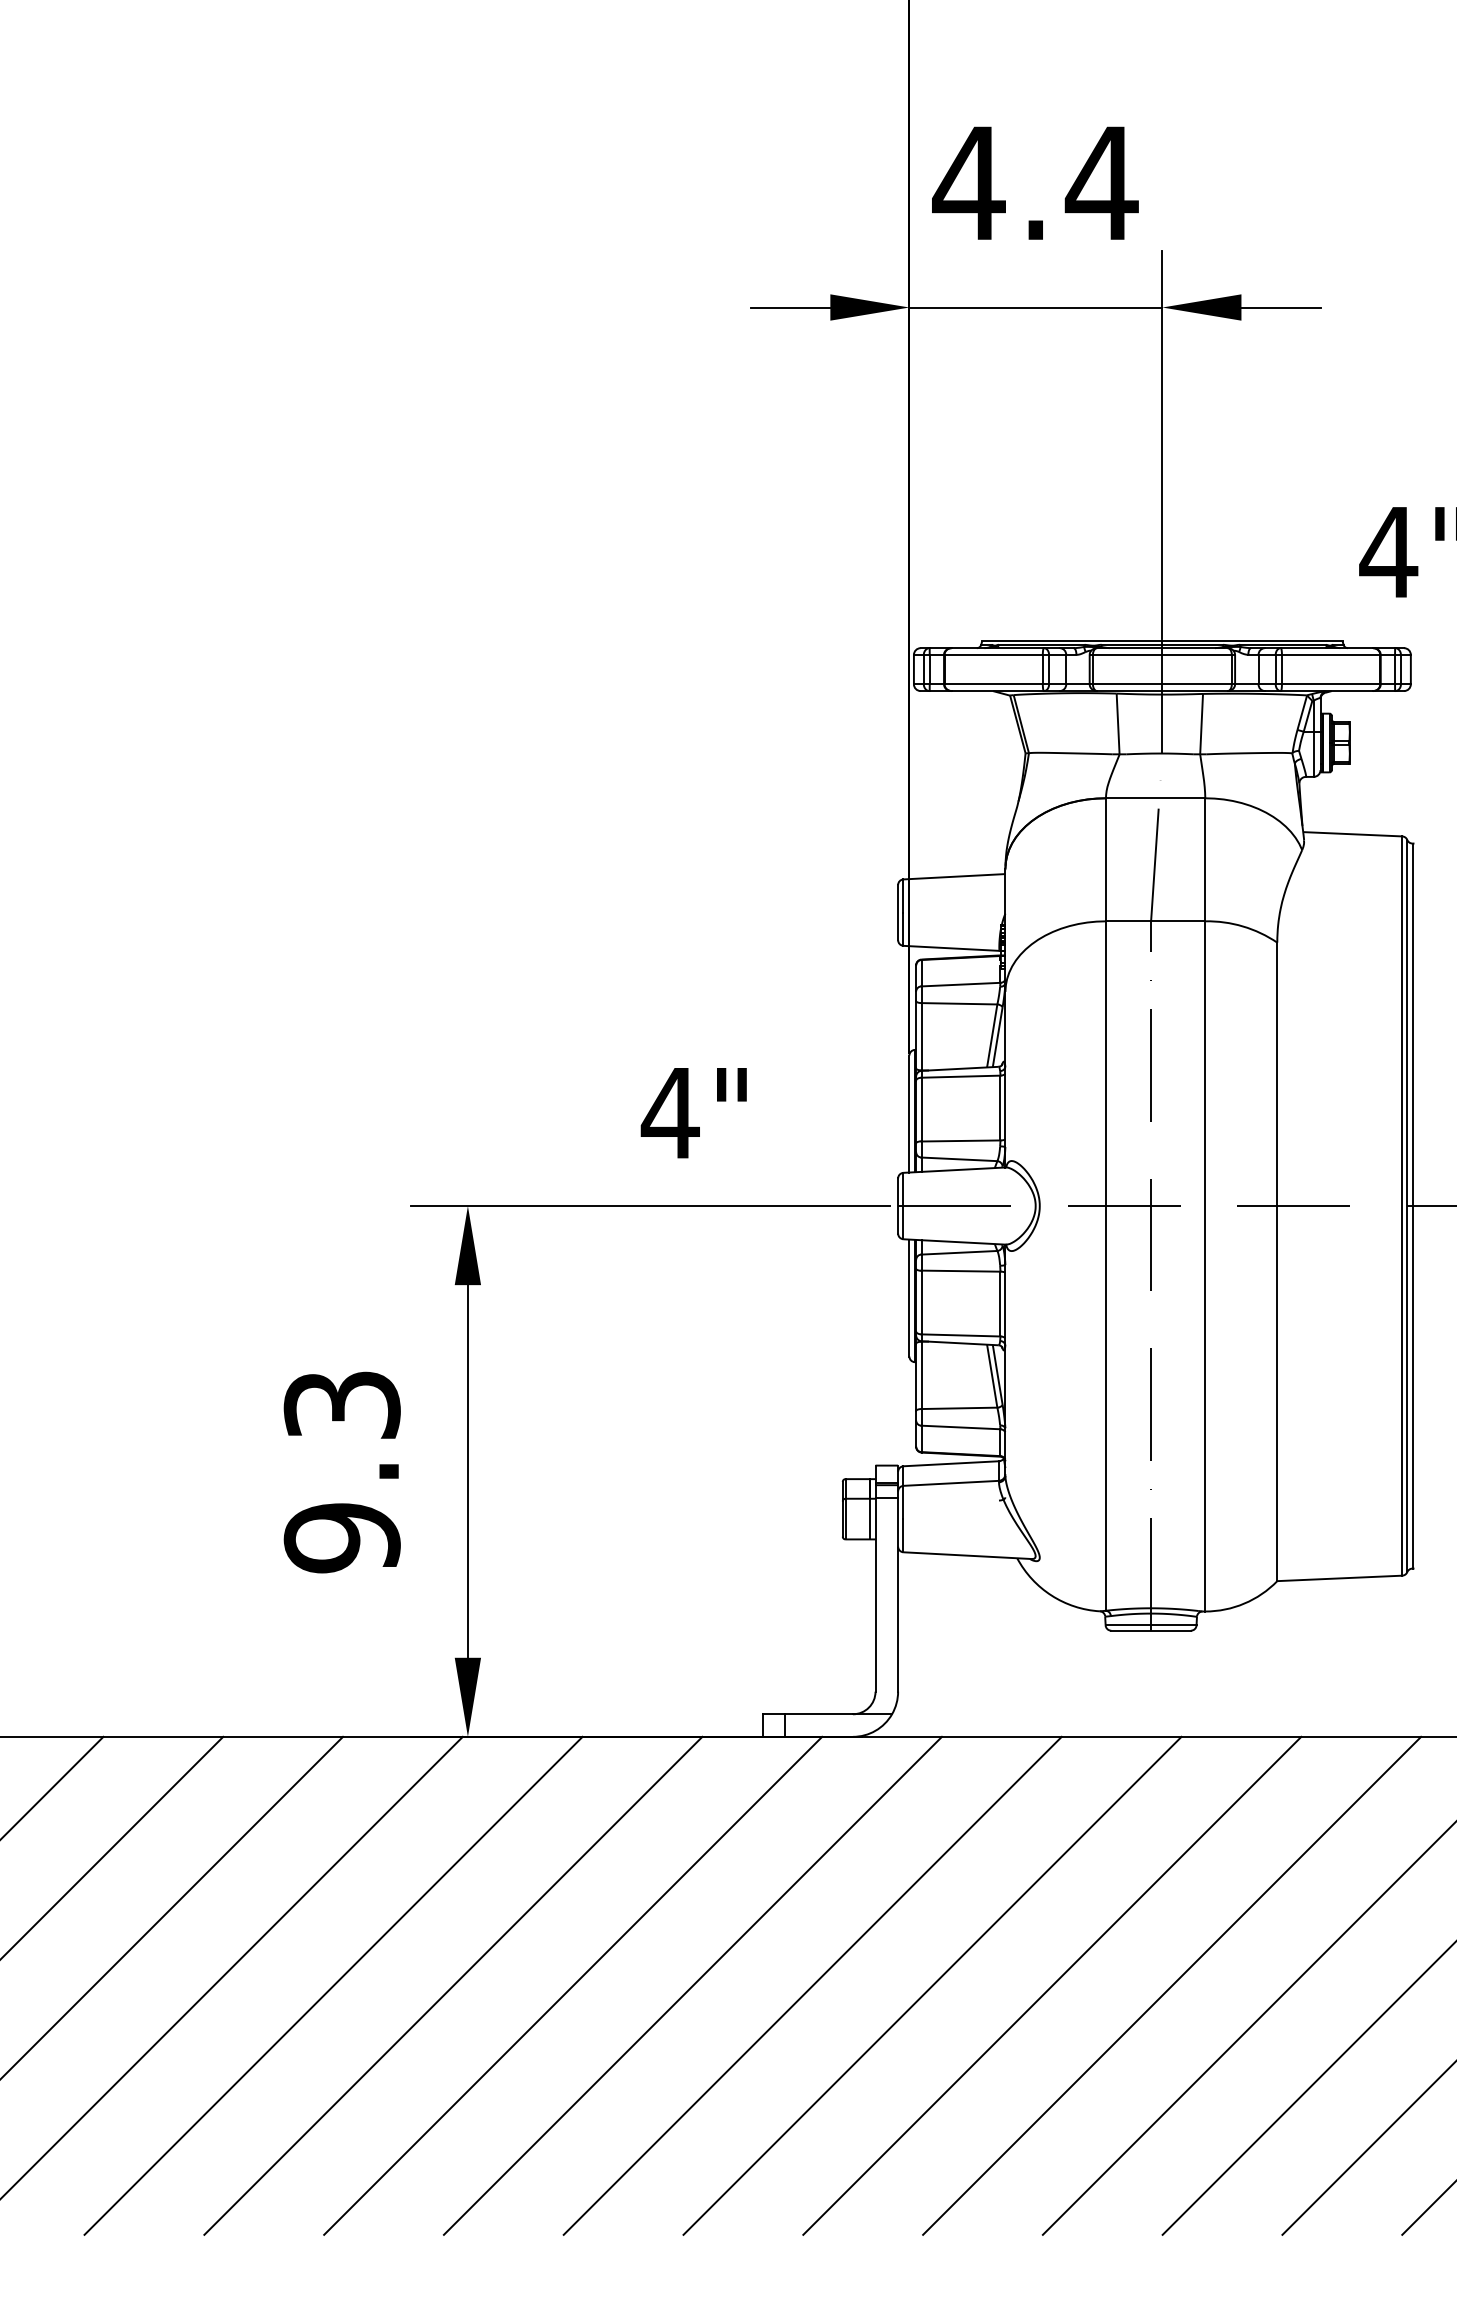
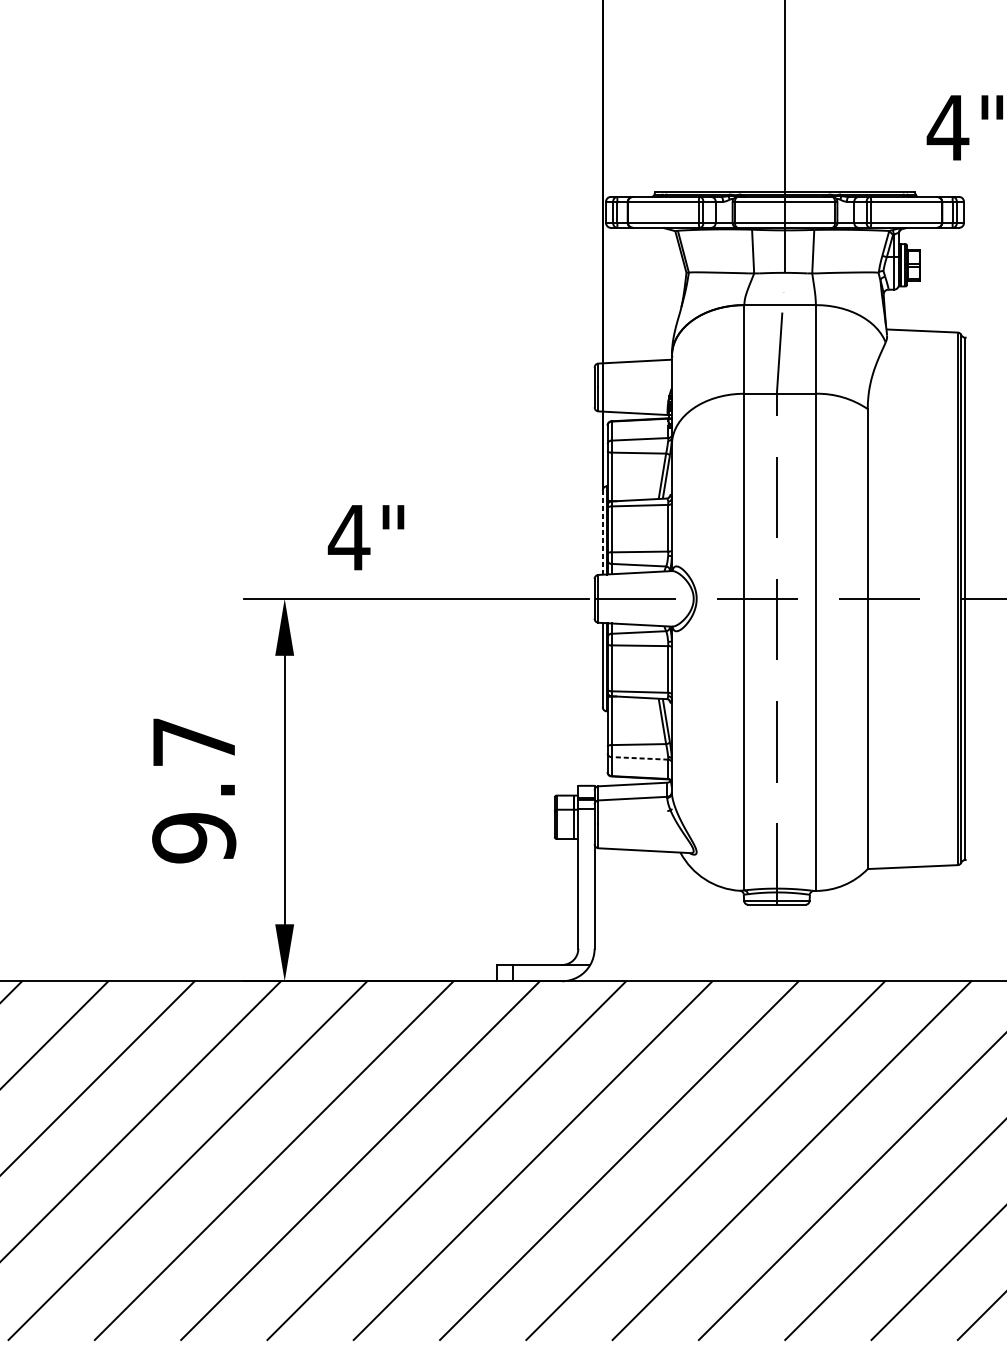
text: (693, 1113) -> (365, 537), moved
line: (909, 1113) -> (602, 532), solid -> dashed
text: (341, 1404) -> (193, 741), 9.3 -> 9.7
line: (961, 1427) -> (640, 758), solid -> dashed

